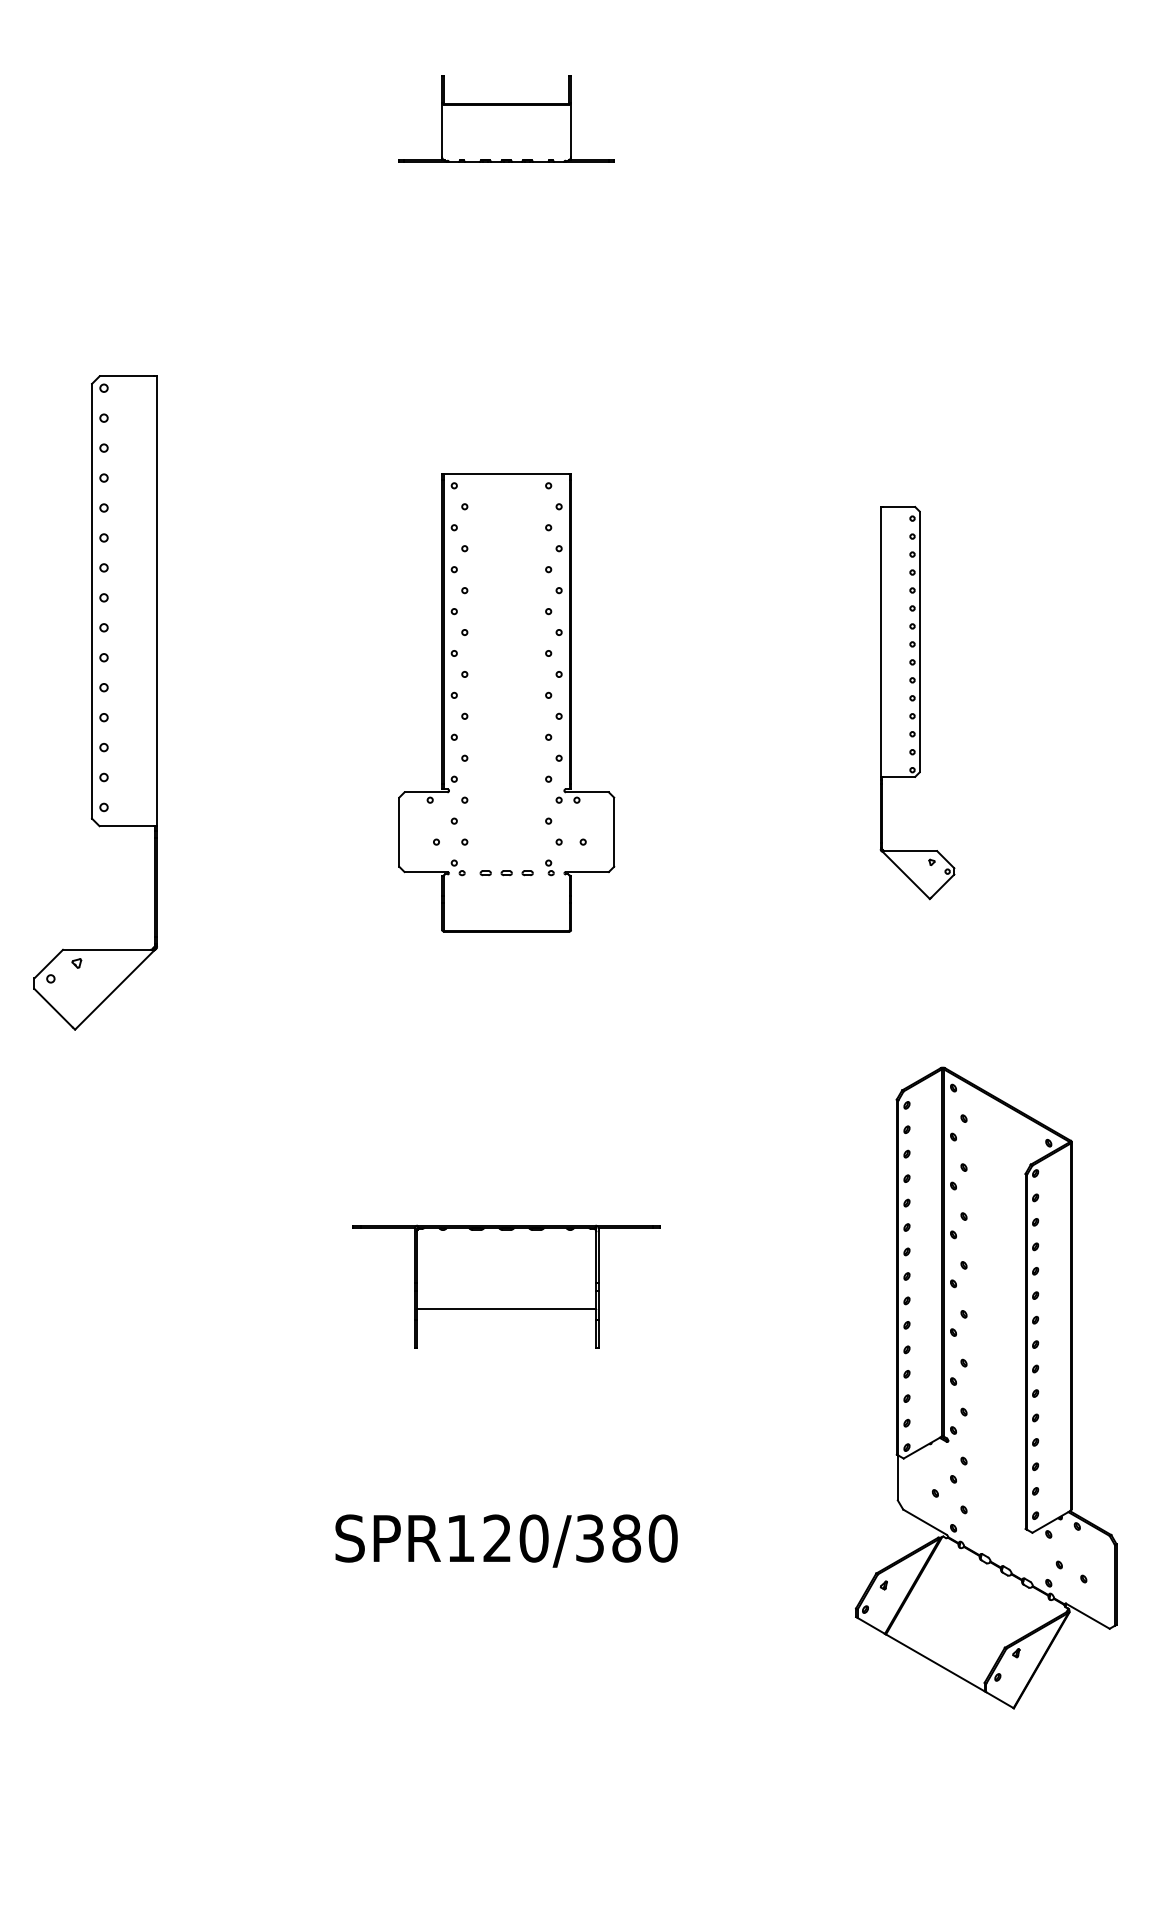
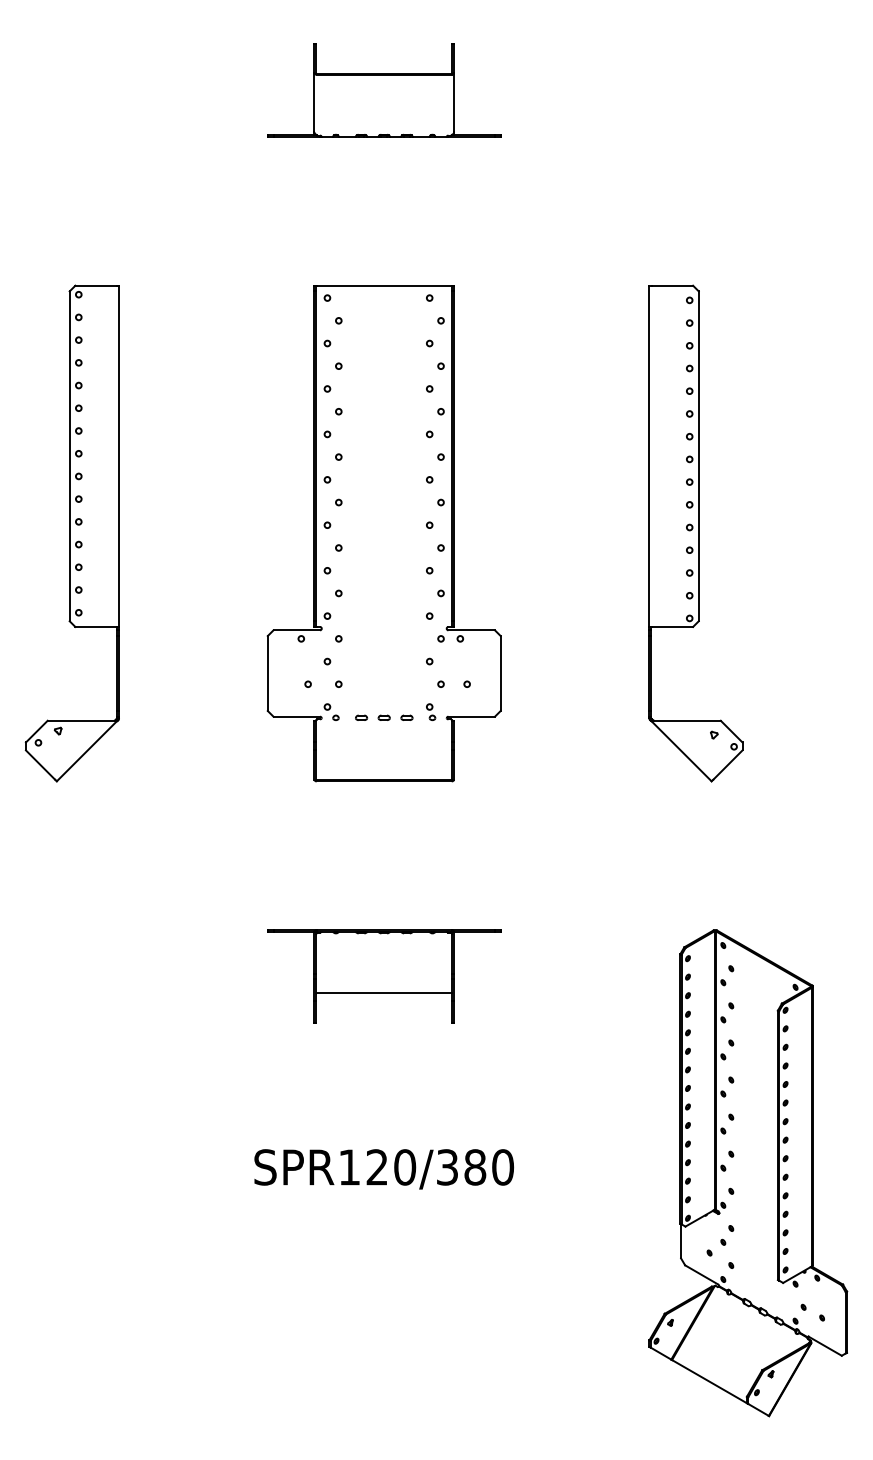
part: (506, 118) -> (384, 90), size x1.43
part: (506, 702) -> (384, 533), size x1.43
part: (917, 702) -> (695, 533), size x1.67
part: (986, 1387) -> (748, 1172), moved

